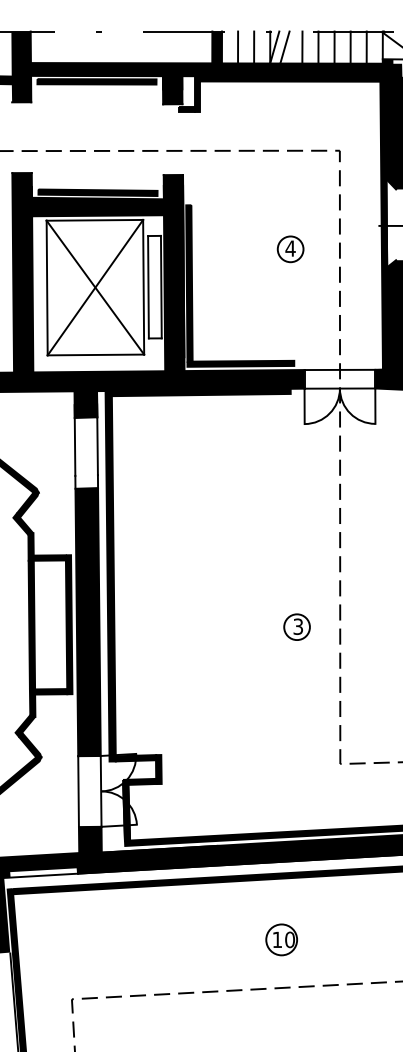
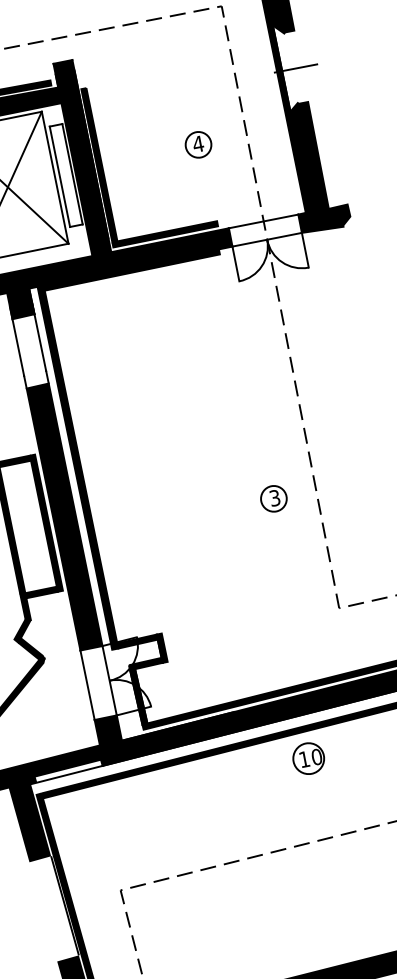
part: (290, 249) -> (198, 145), moved
part: (296, 626) -> (273, 498), moved
part: (281, 939) -> (308, 758), moved

